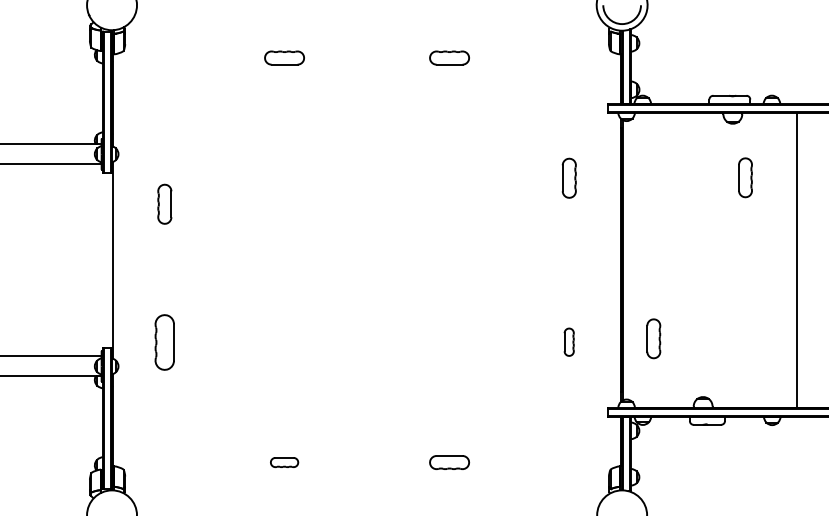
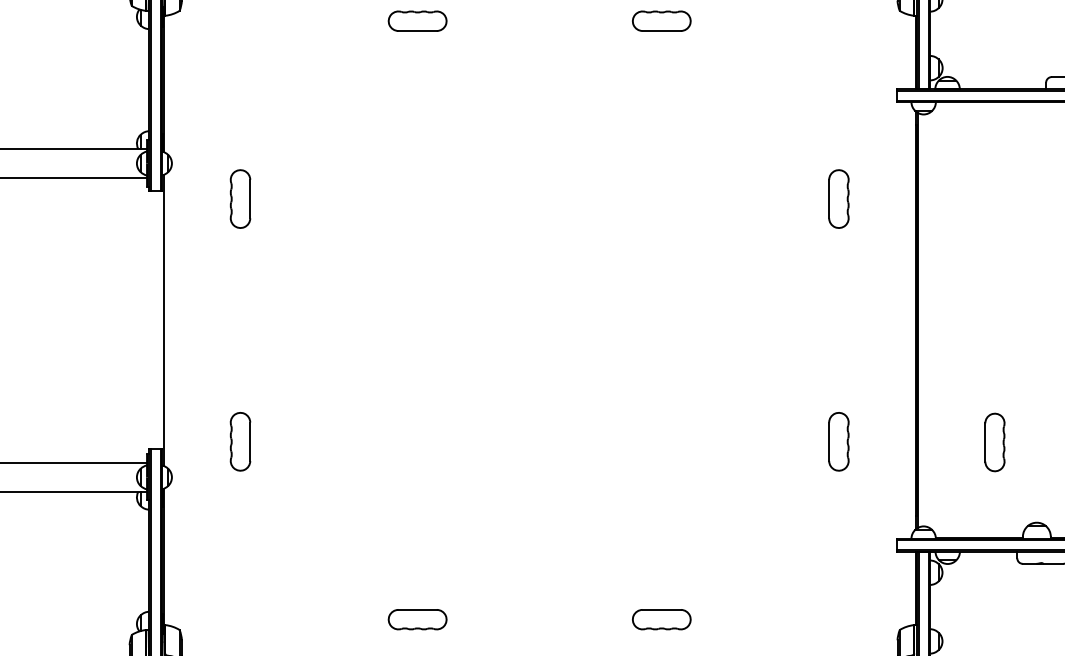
part: (164, 203) -> (240, 197), moved
part: (653, 338) -> (994, 442), moved
part: (164, 341) -> (240, 440), size x0.71
part: (568, 341) -> (837, 440), size x1.43
part: (284, 462) -> (417, 619), size x1.43

